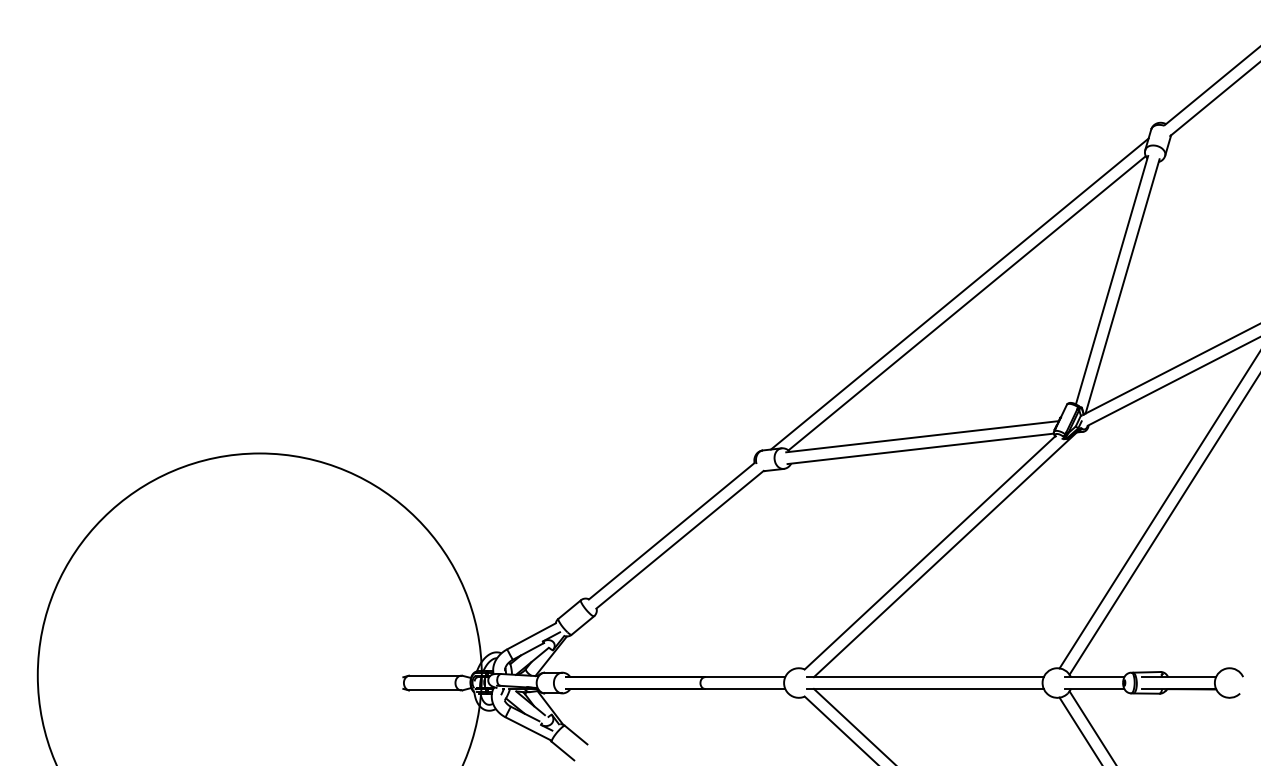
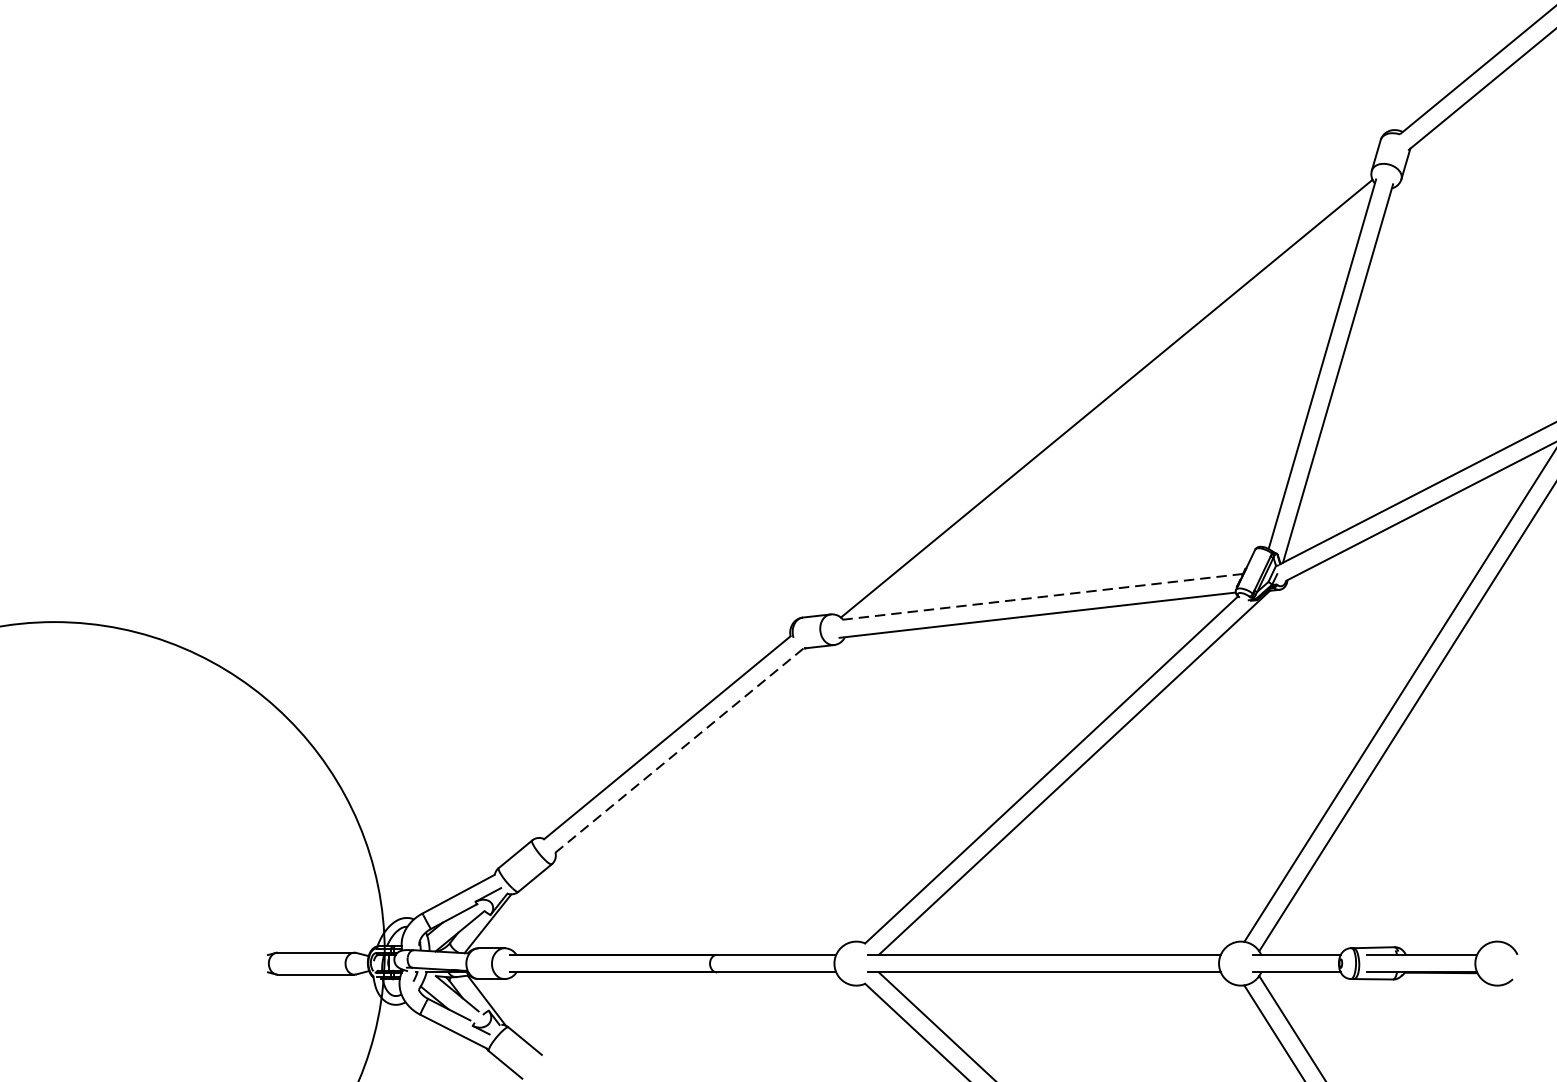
line: (959, 293) -> (1095, 384), removed
line: (921, 436) -> (1038, 596), solid -> dashed
line: (680, 539) -> (680, 750), solid -> dashed

